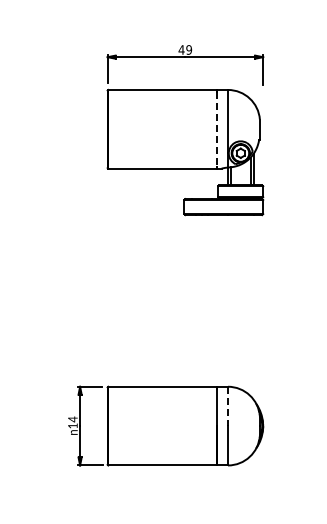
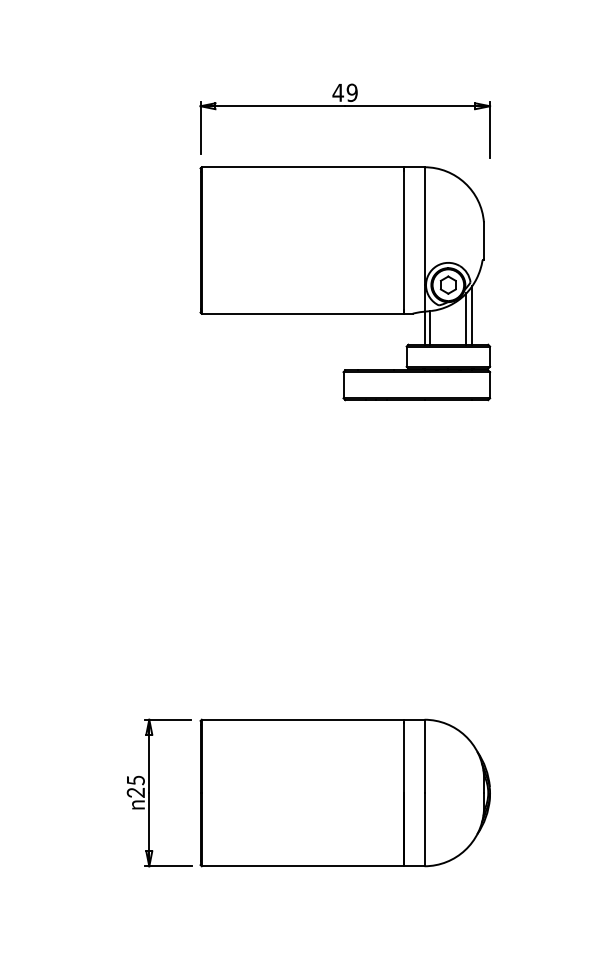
line: (216, 129) -> (403, 240), dashed -> solid
line: (227, 406) -> (423, 756), dashed -> solid
text: (72, 422) -> (135, 786), 14 -> 25

